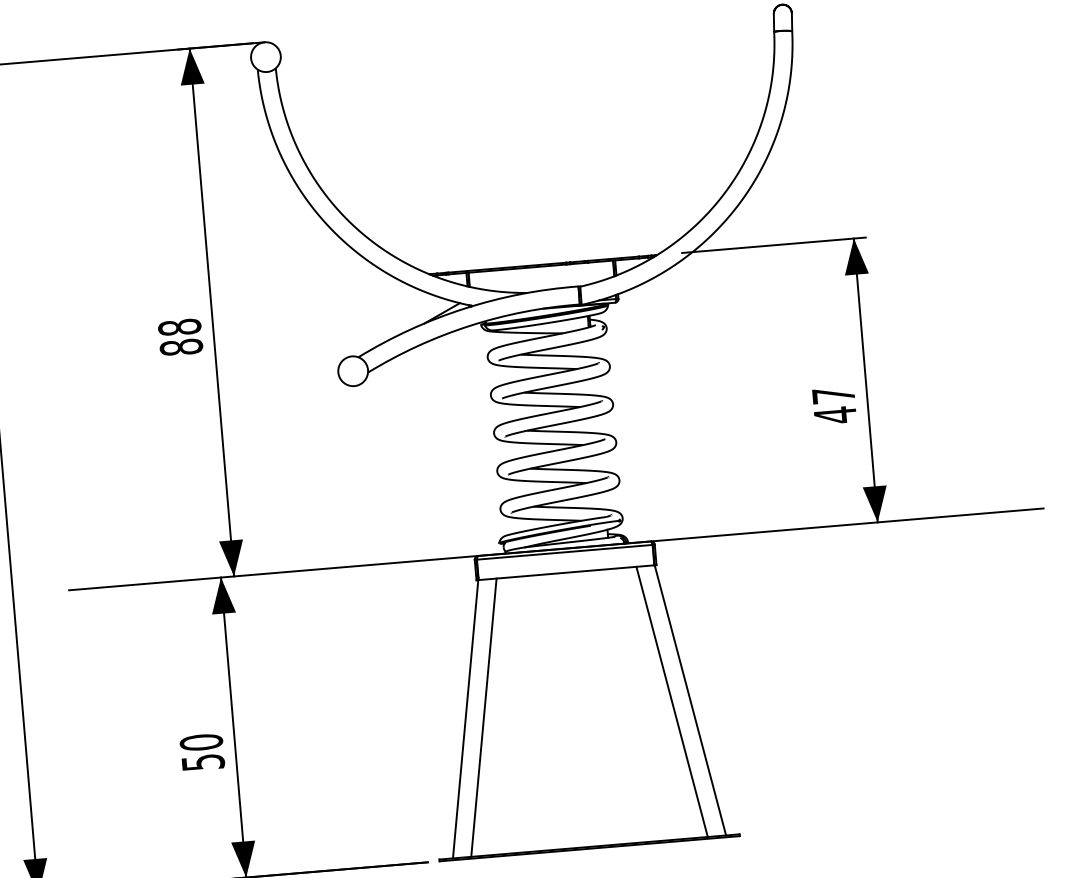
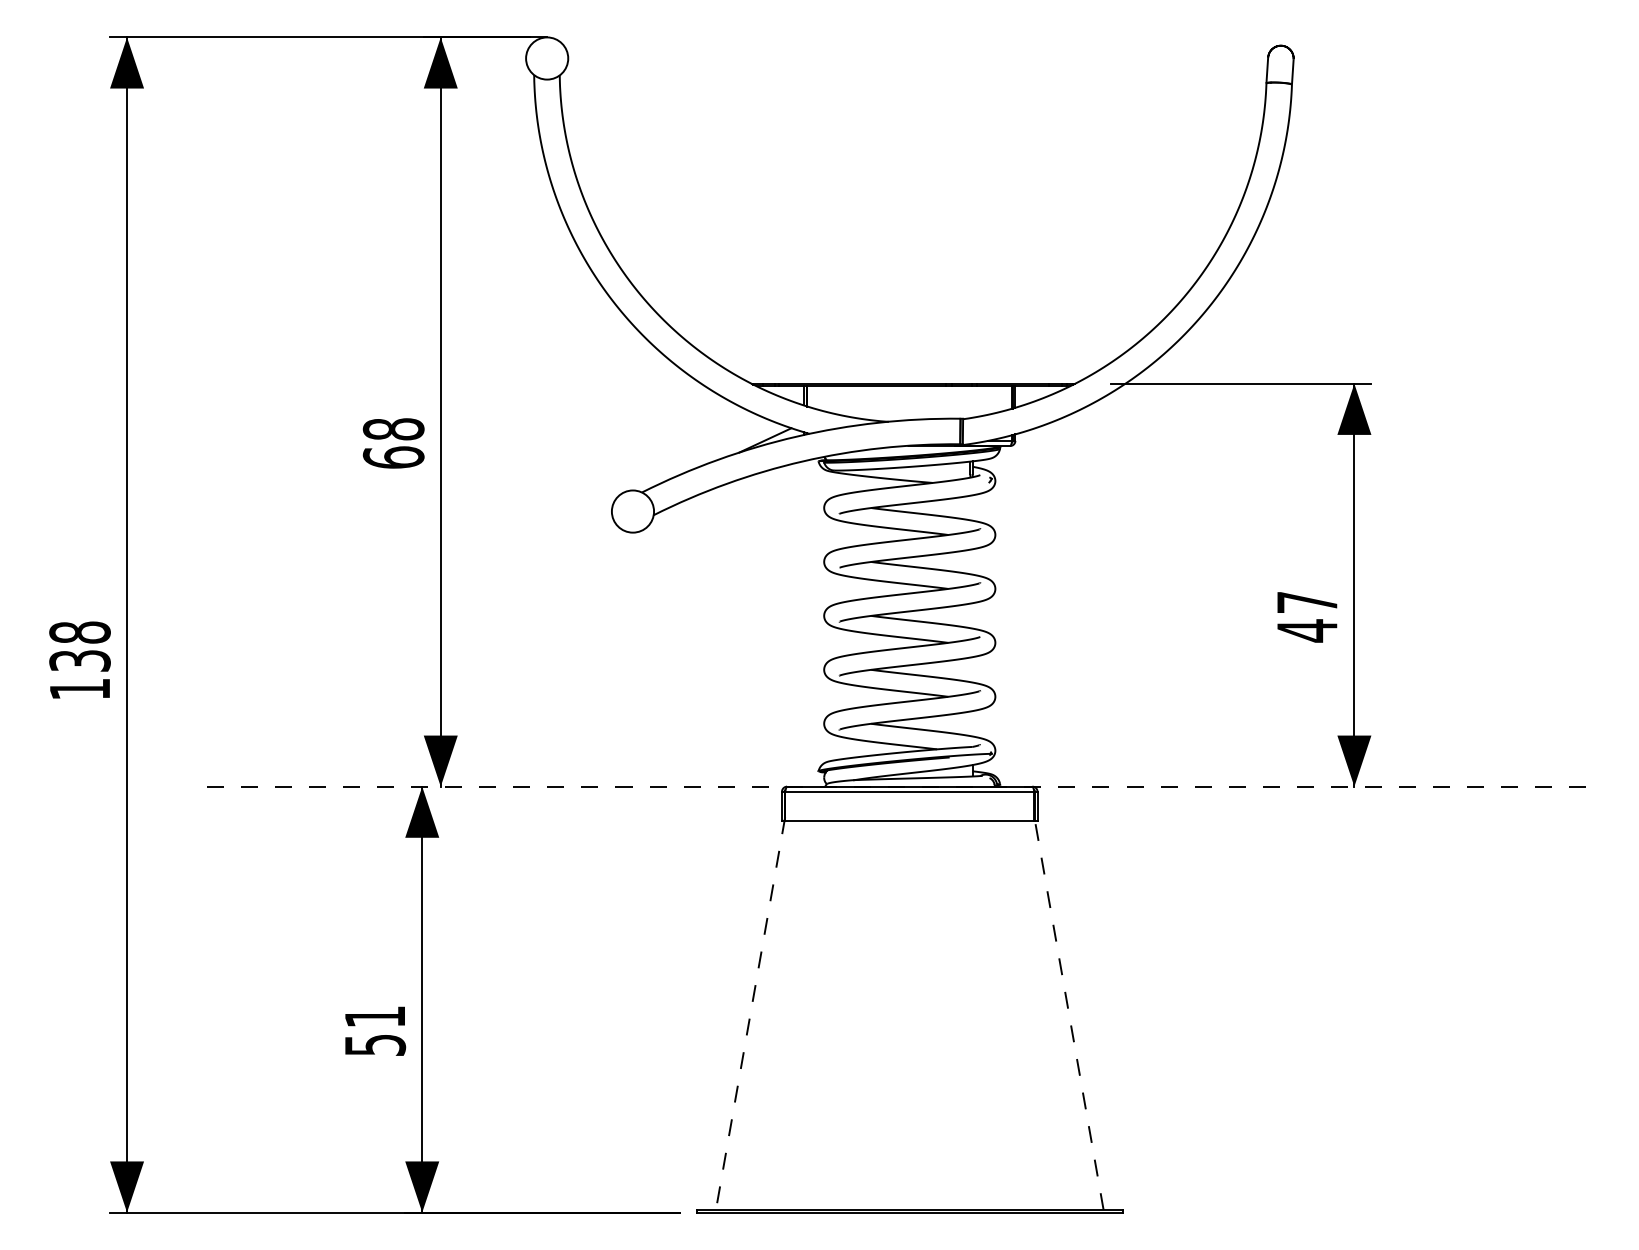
text: (181, 347) -> (393, 457), 88 -> 68
line: (556, 549) -> (898, 786), solid -> dashed
line: (689, 699) -> (1068, 1013), solid -> dashed
line: (672, 701) -> (1043, 1014), removed
line: (483, 717) -> (775, 1014), removed
line: (465, 718) -> (750, 1014), solid -> dashed
text: (201, 742) -> (375, 1016), 50 -> 51

